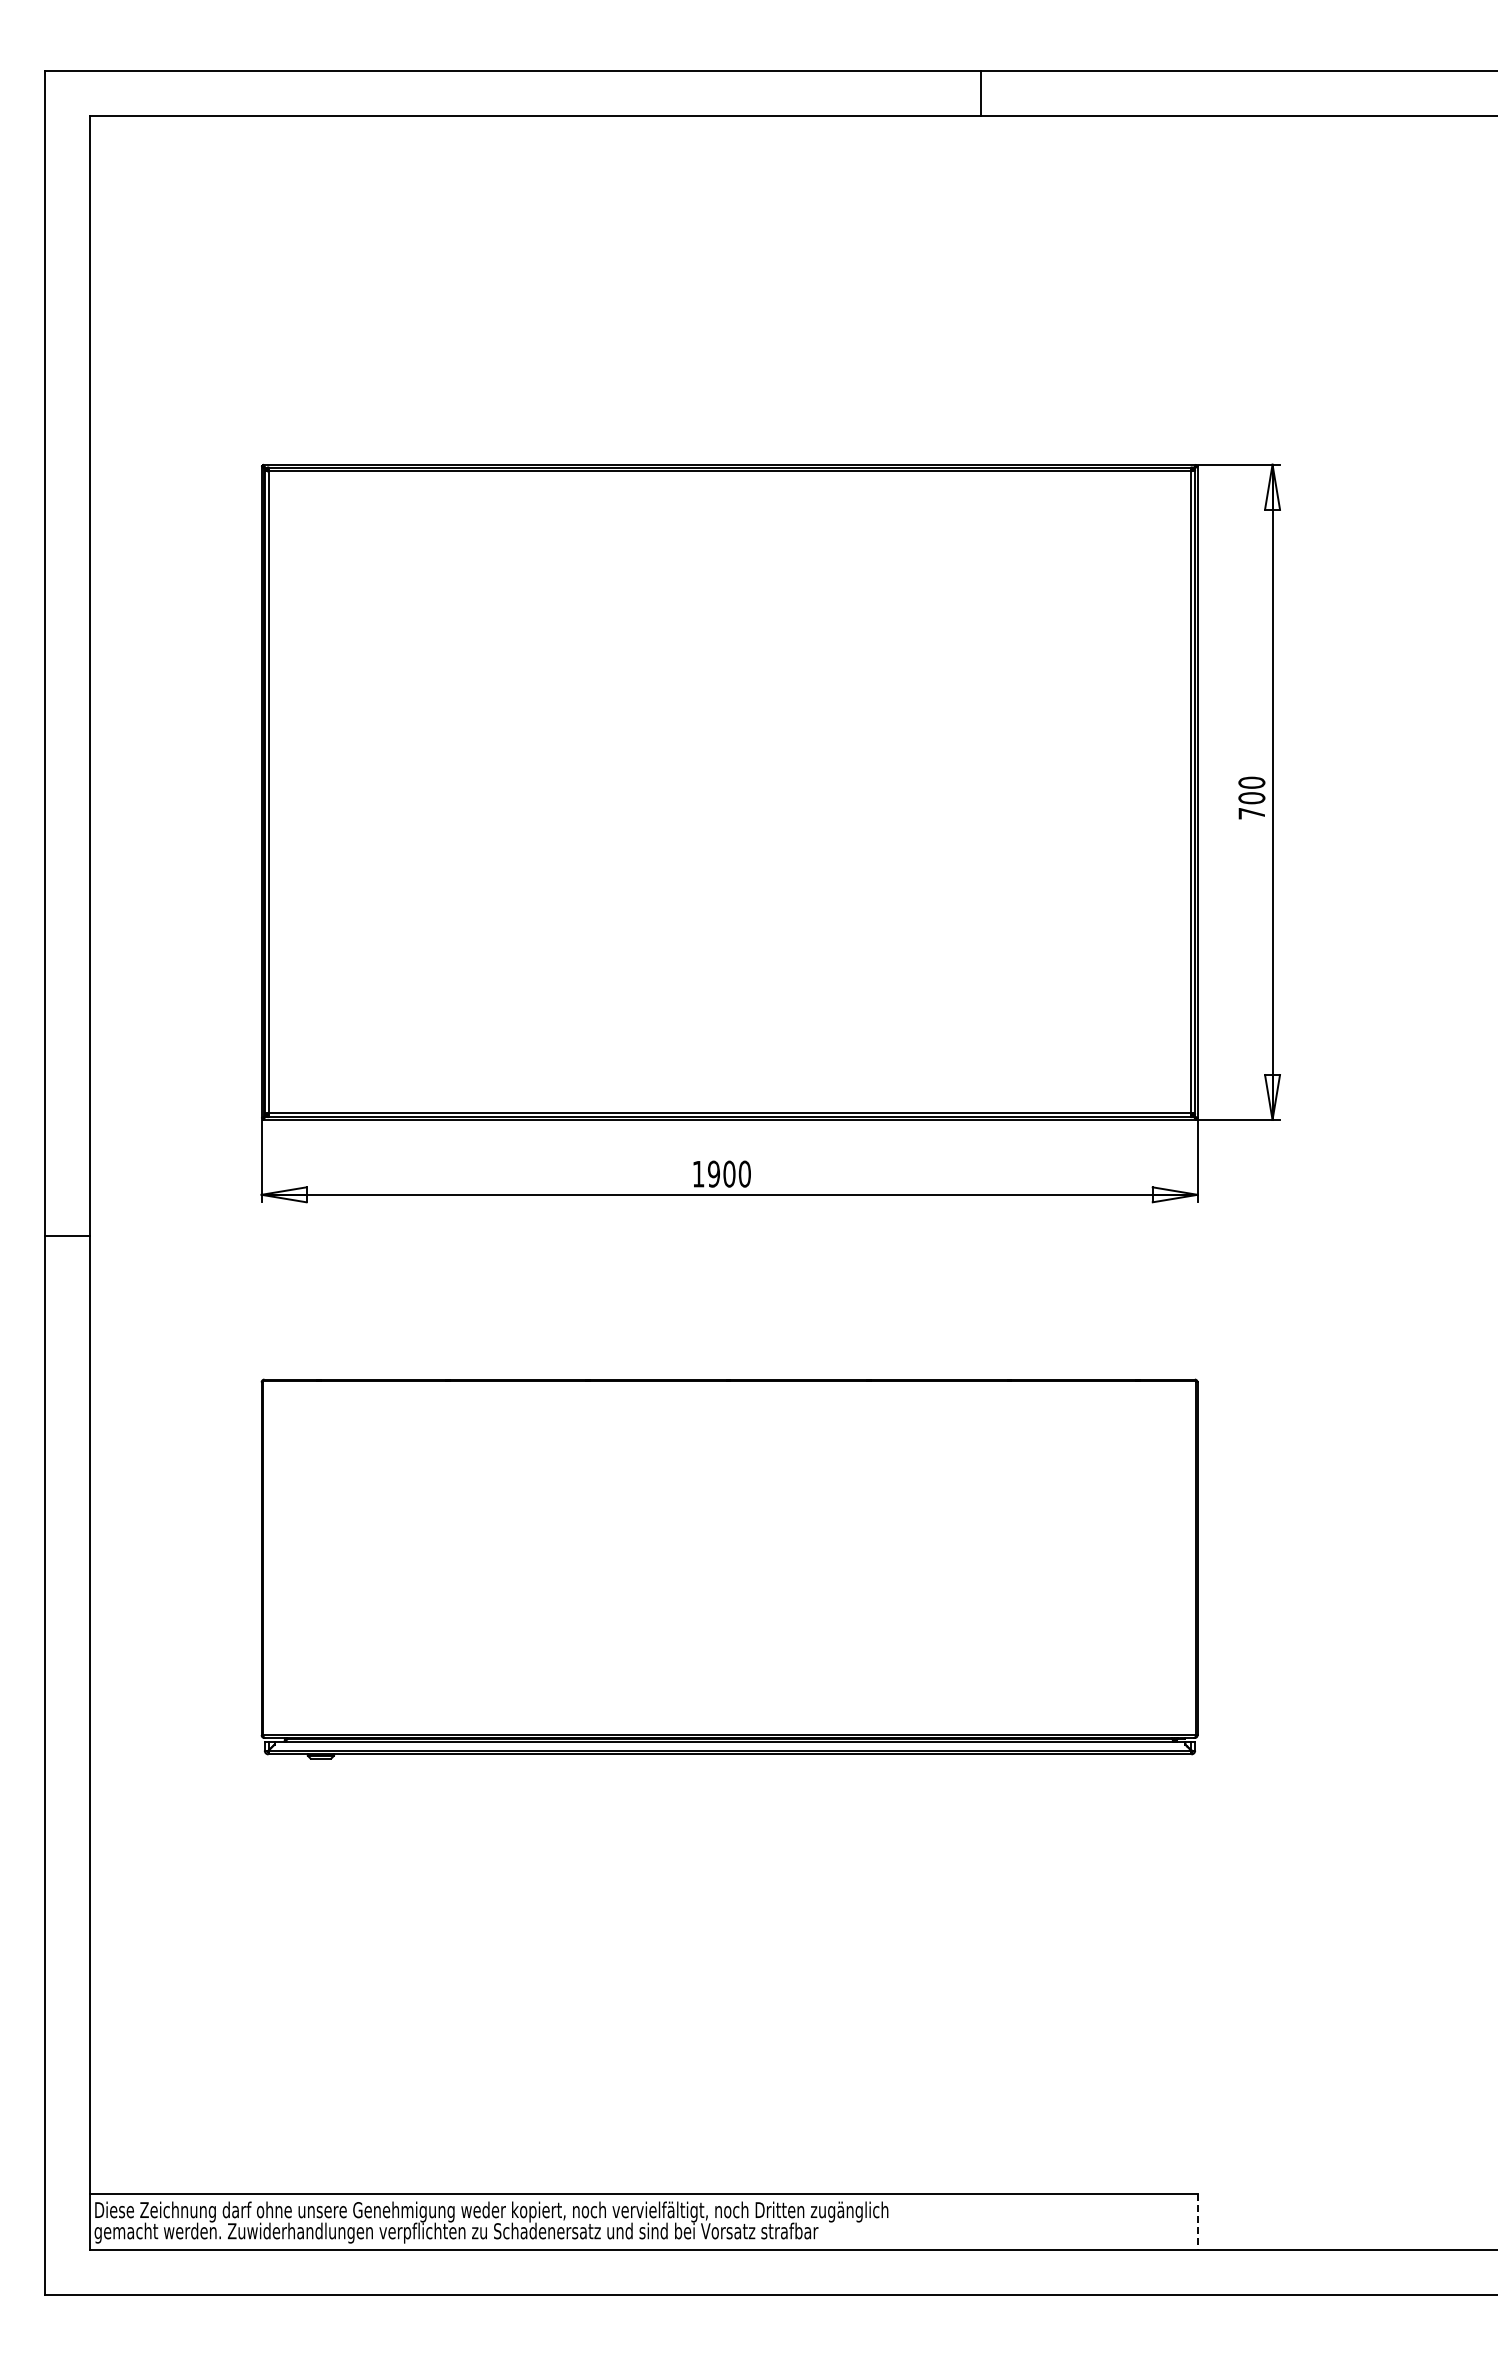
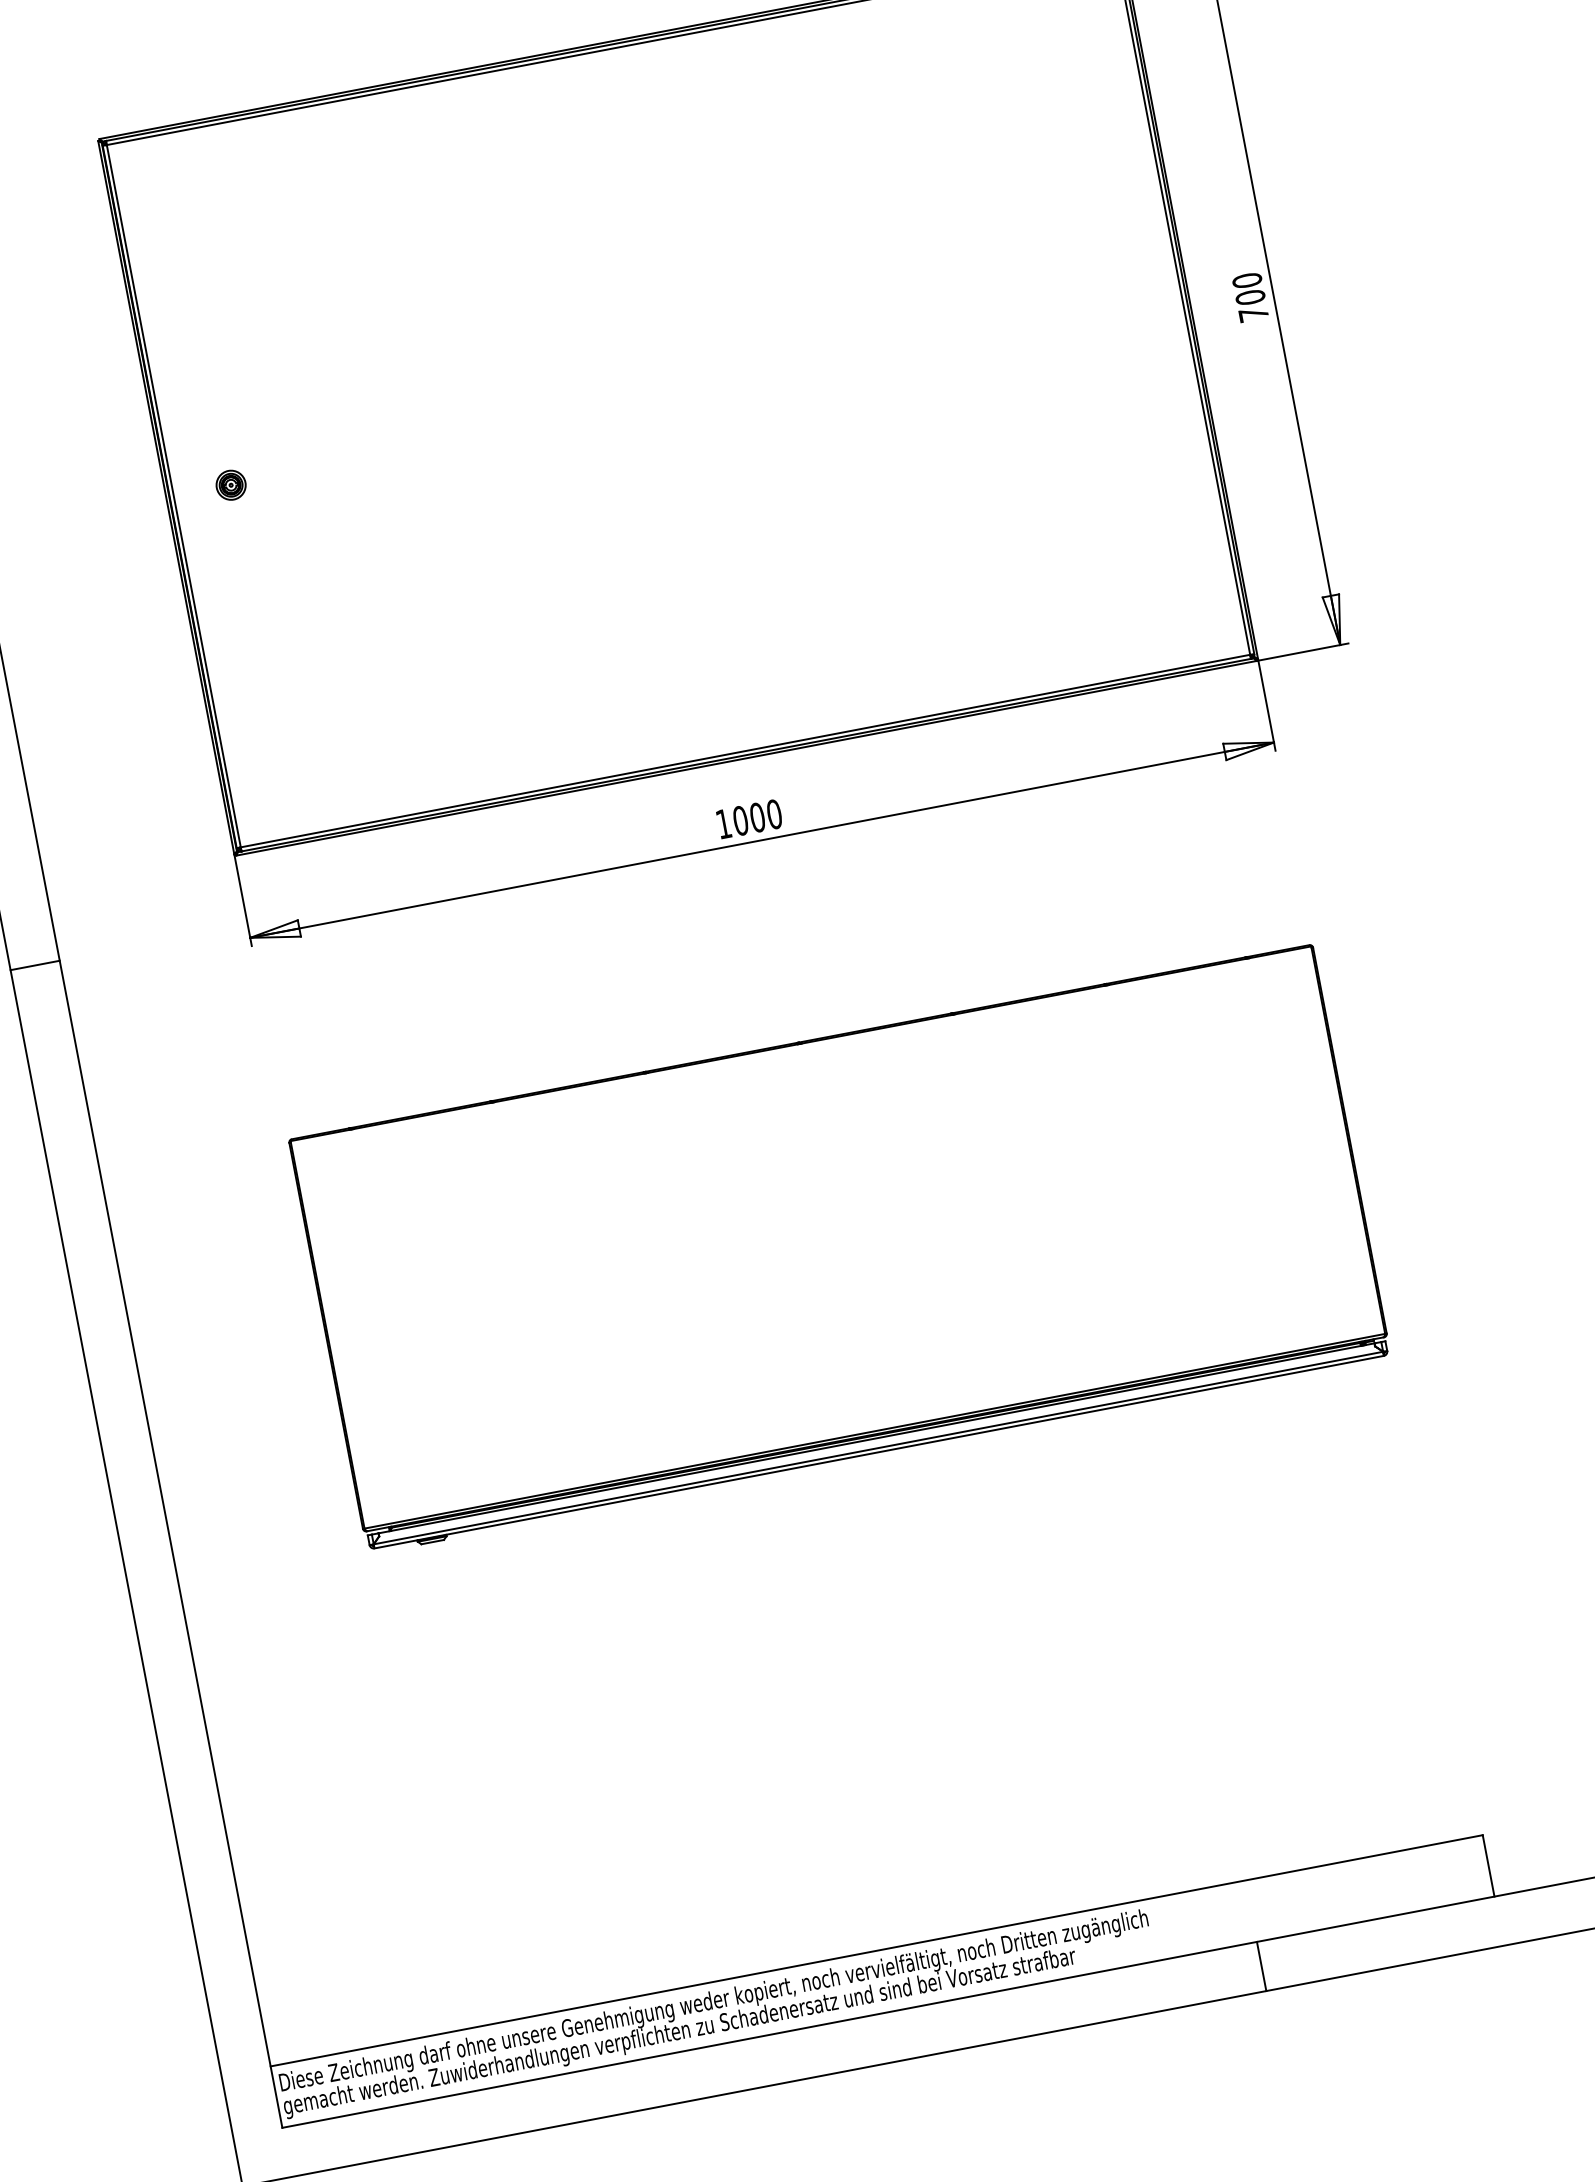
part: (320, 792) -> (230, 485), added
text: (714, 1173) -> (741, 820), 1900 -> 1000
line: (66, 1236) -> (34, 966), moved
line: (1197, 2222) -> (1488, 1866), dashed -> solid
line: (980, 2272) -> (1261, 1966), added

